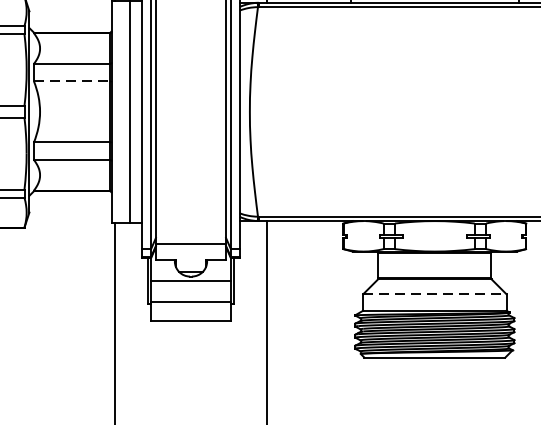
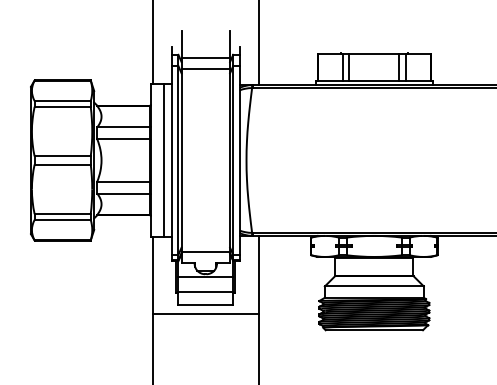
line: (73, 81) -> (124, 139), dashed -> solid
line: (435, 294) -> (374, 286), dashed -> solid
line: (190, 334) -> (205, 314), added

